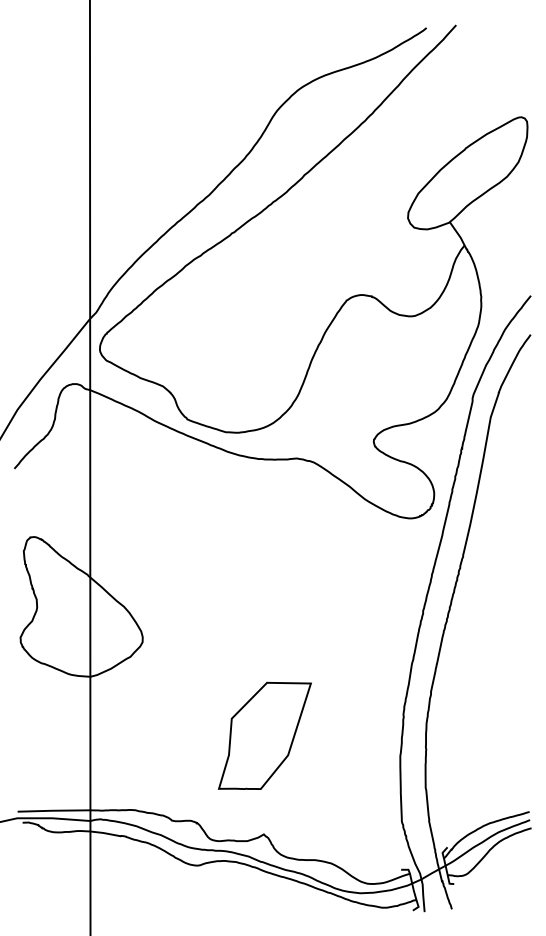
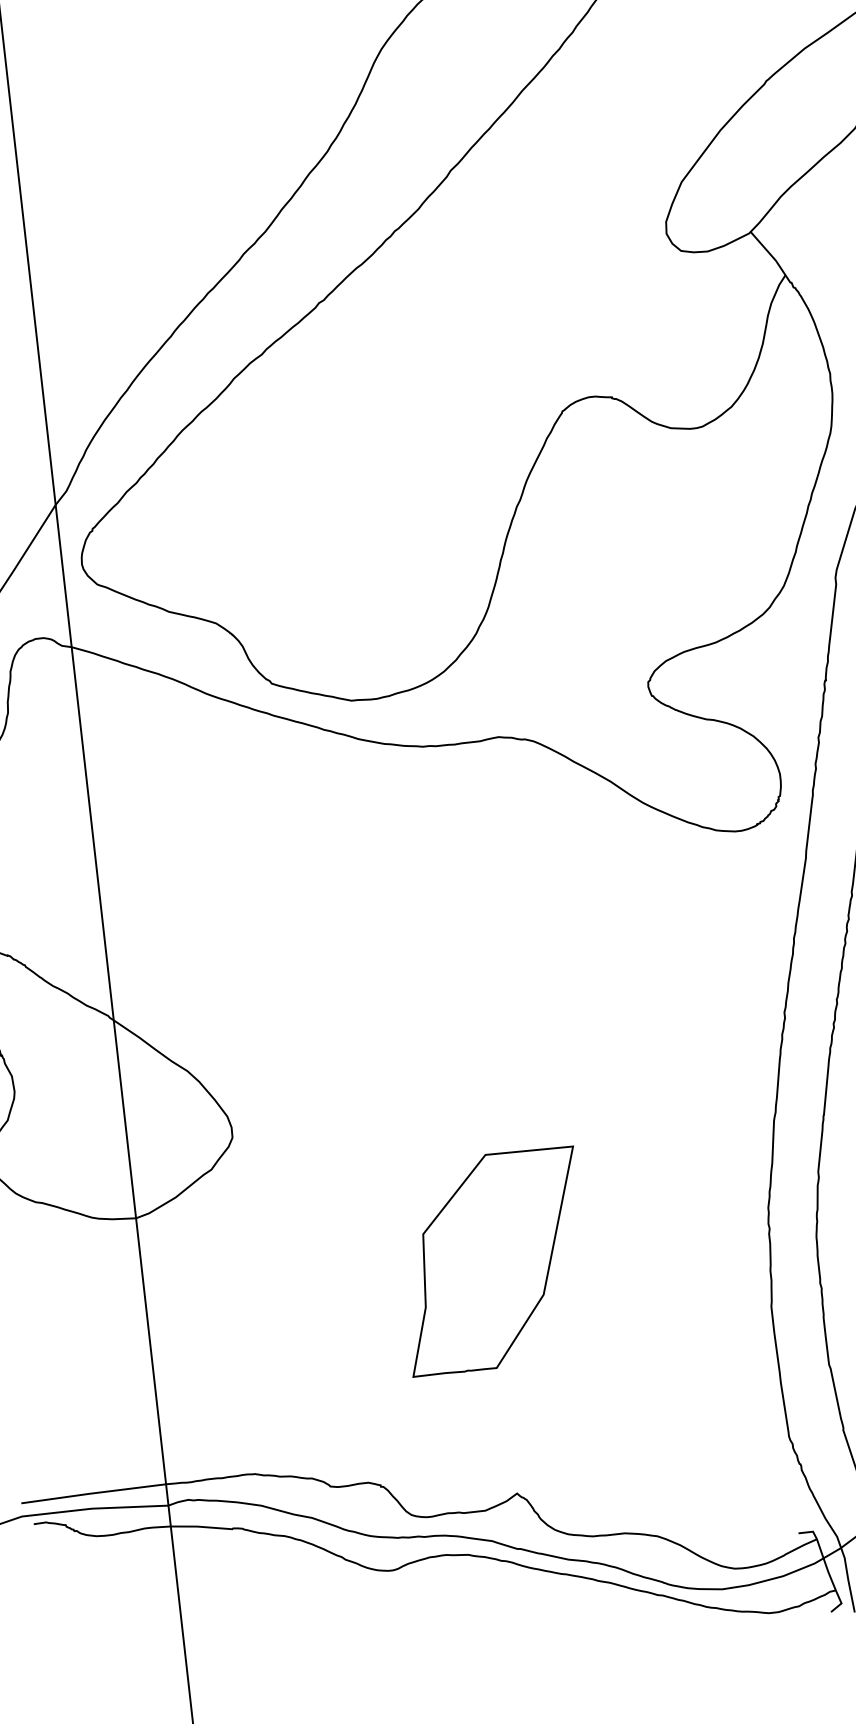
part: (264, 735) -> (492, 1260), moved

